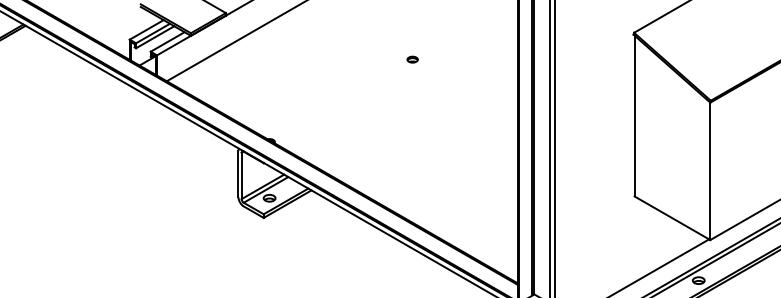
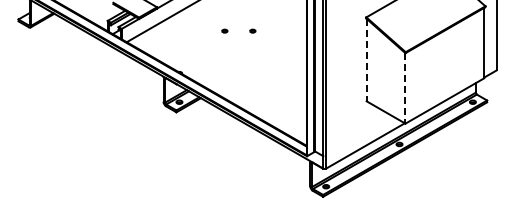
part: (357, 58) -> (224, 30), added
line: (634, 116) -> (366, 60), solid -> dashed
line: (710, 171) -> (405, 88), solid -> dashed

